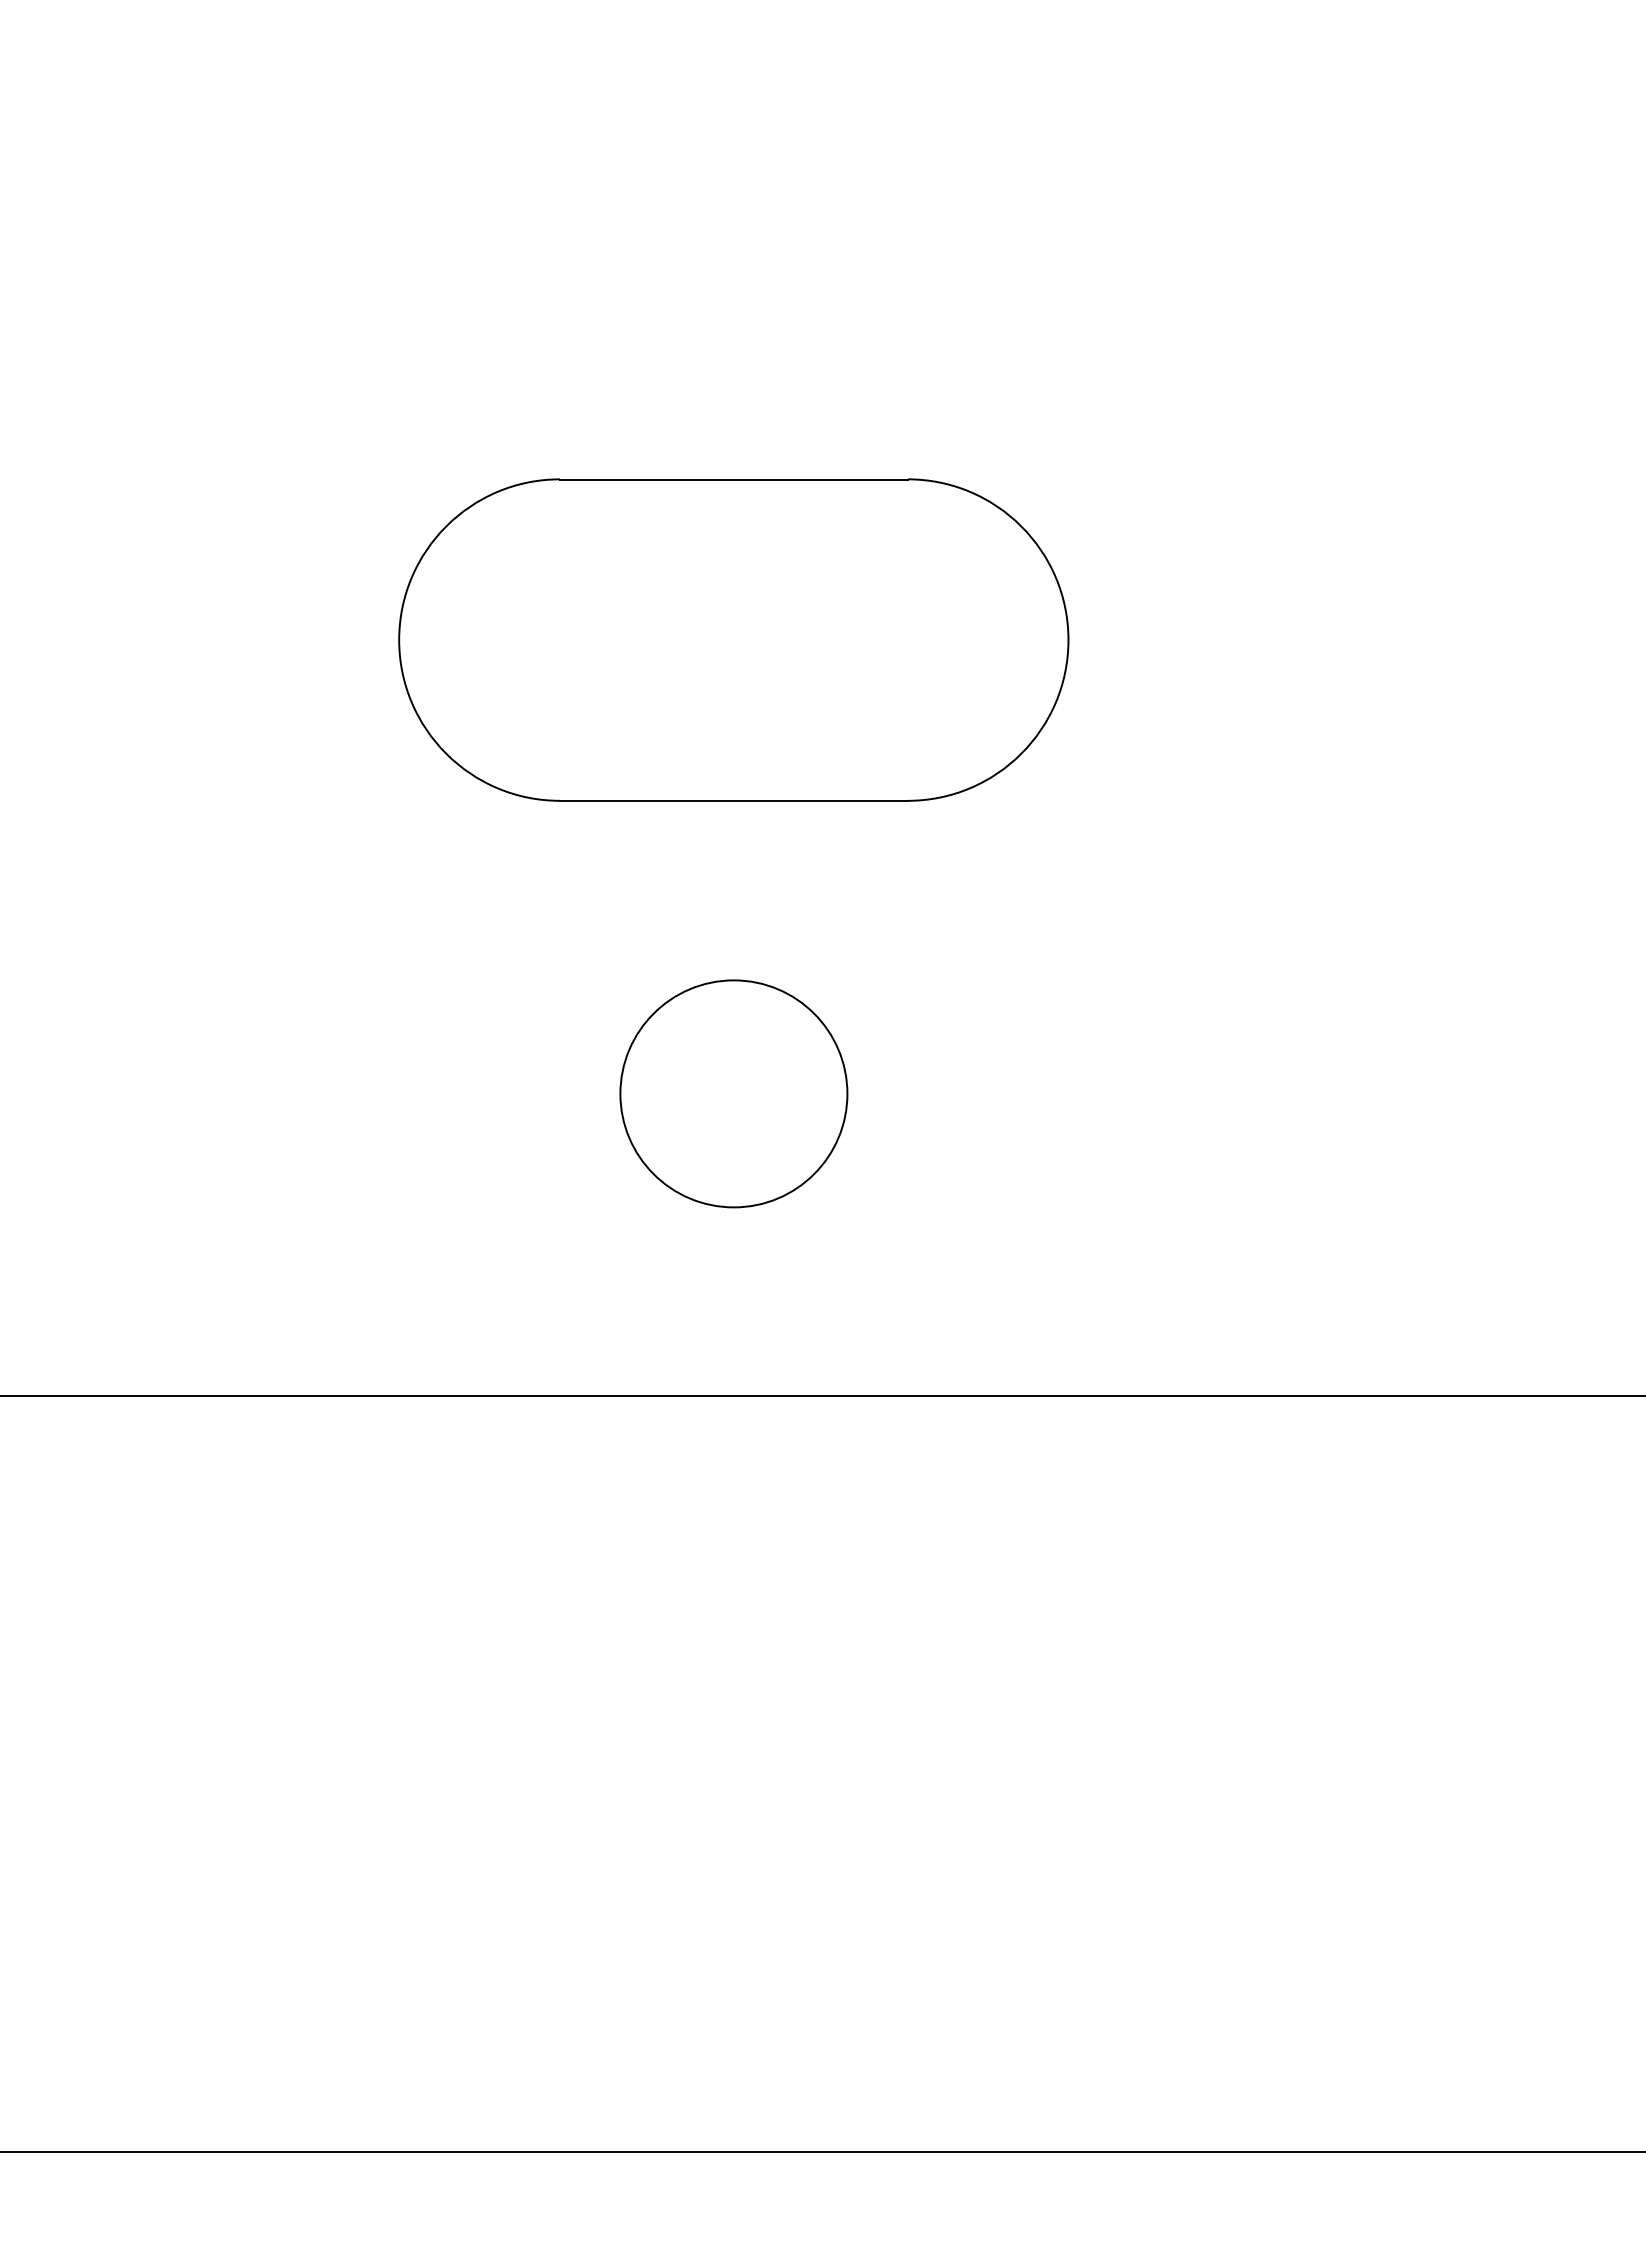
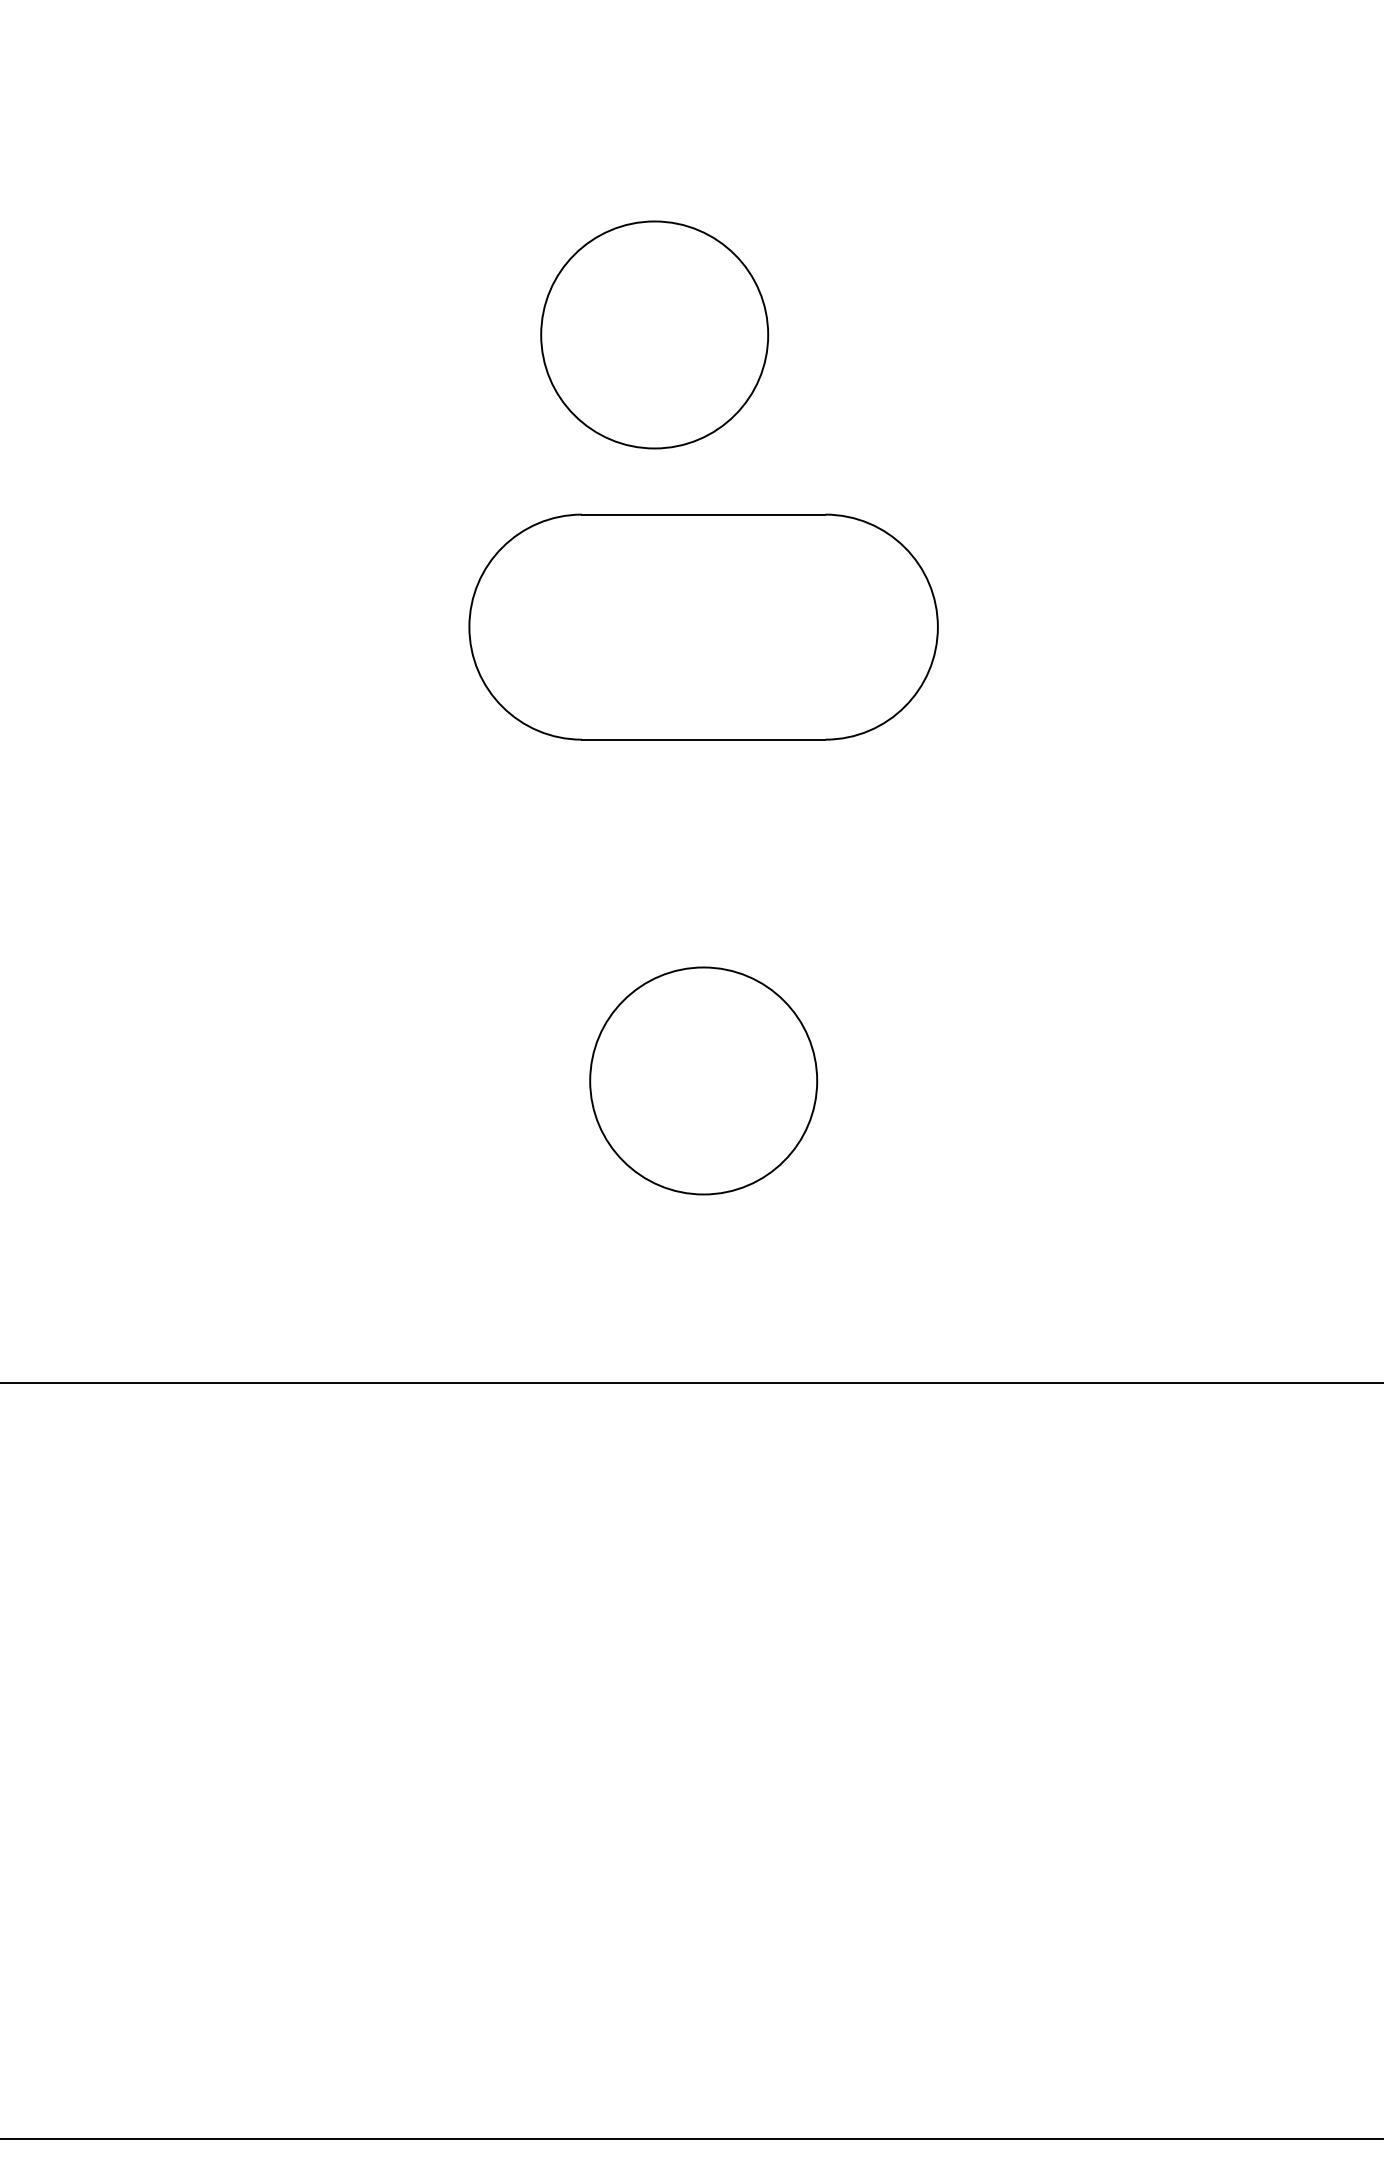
circle: (684, 347) -> (654, 334), added
part: (733, 639) -> (703, 626), size x0.7

